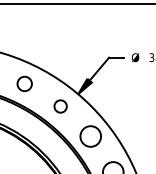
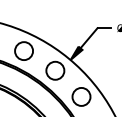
circle: (24, 83) -> (23, 50), size x1.43
circle: (60, 106) -> (55, 70), size x1.67

